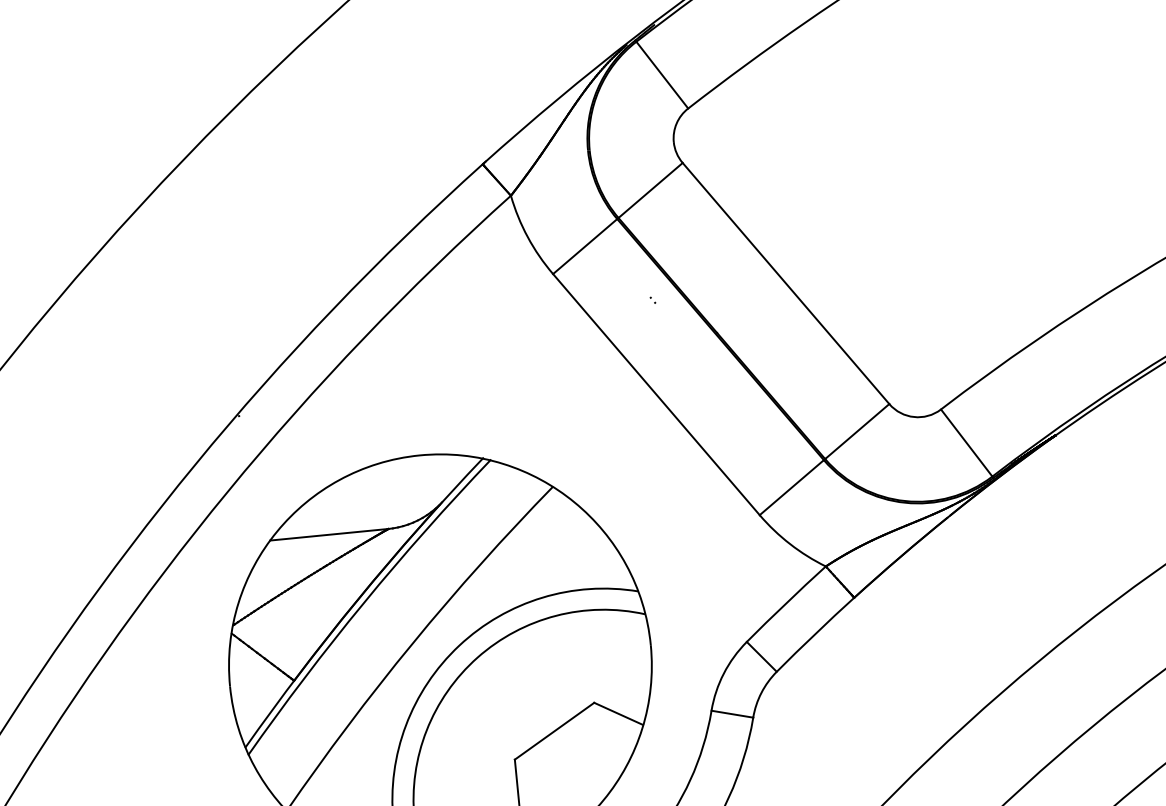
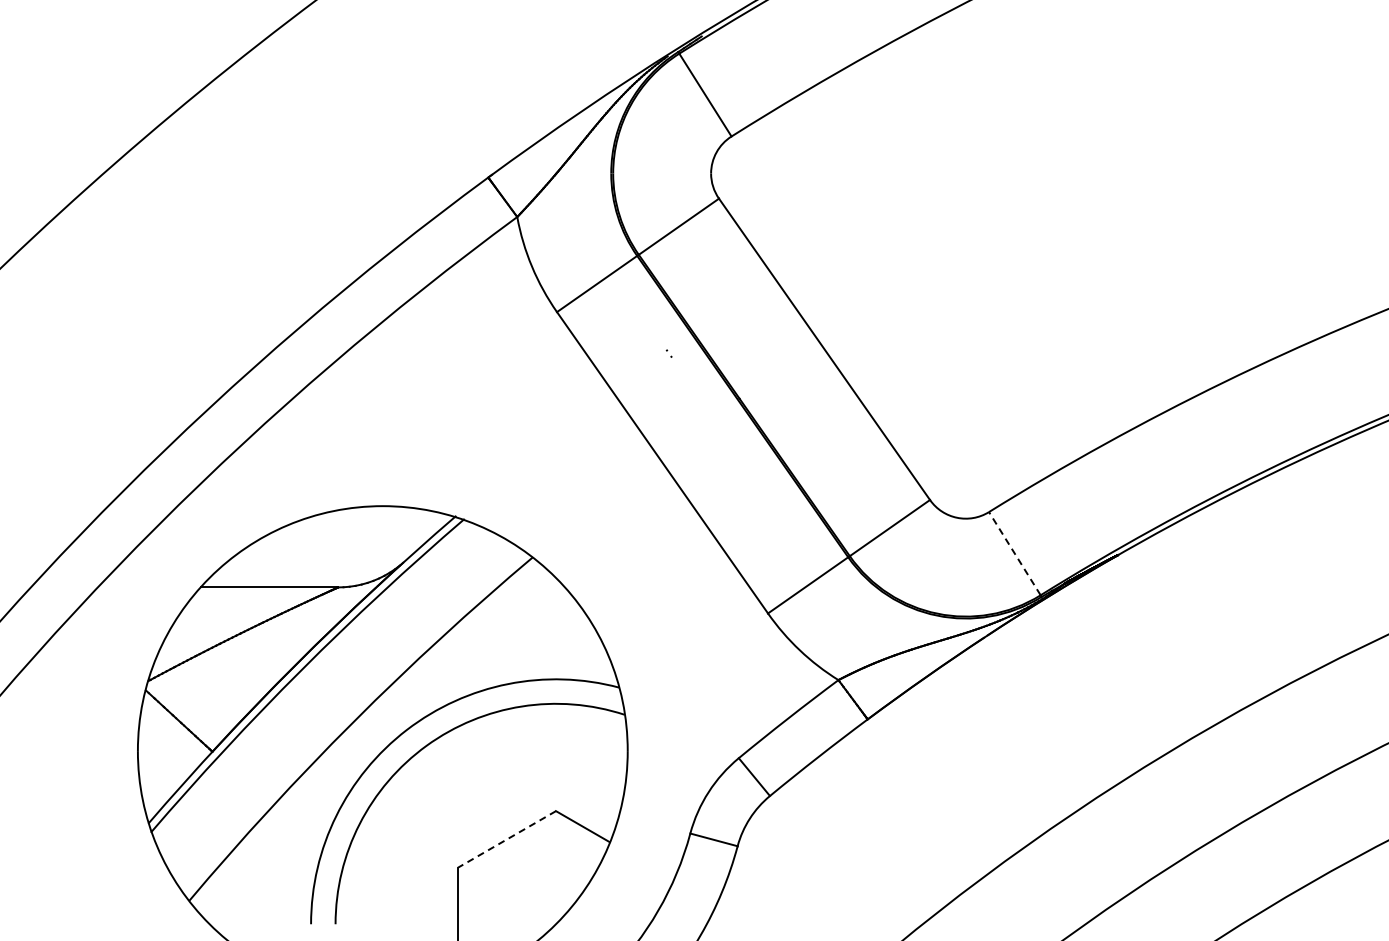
line: (966, 442) -> (1014, 553), solid -> dashed
line: (554, 731) -> (507, 839), solid -> dashed

